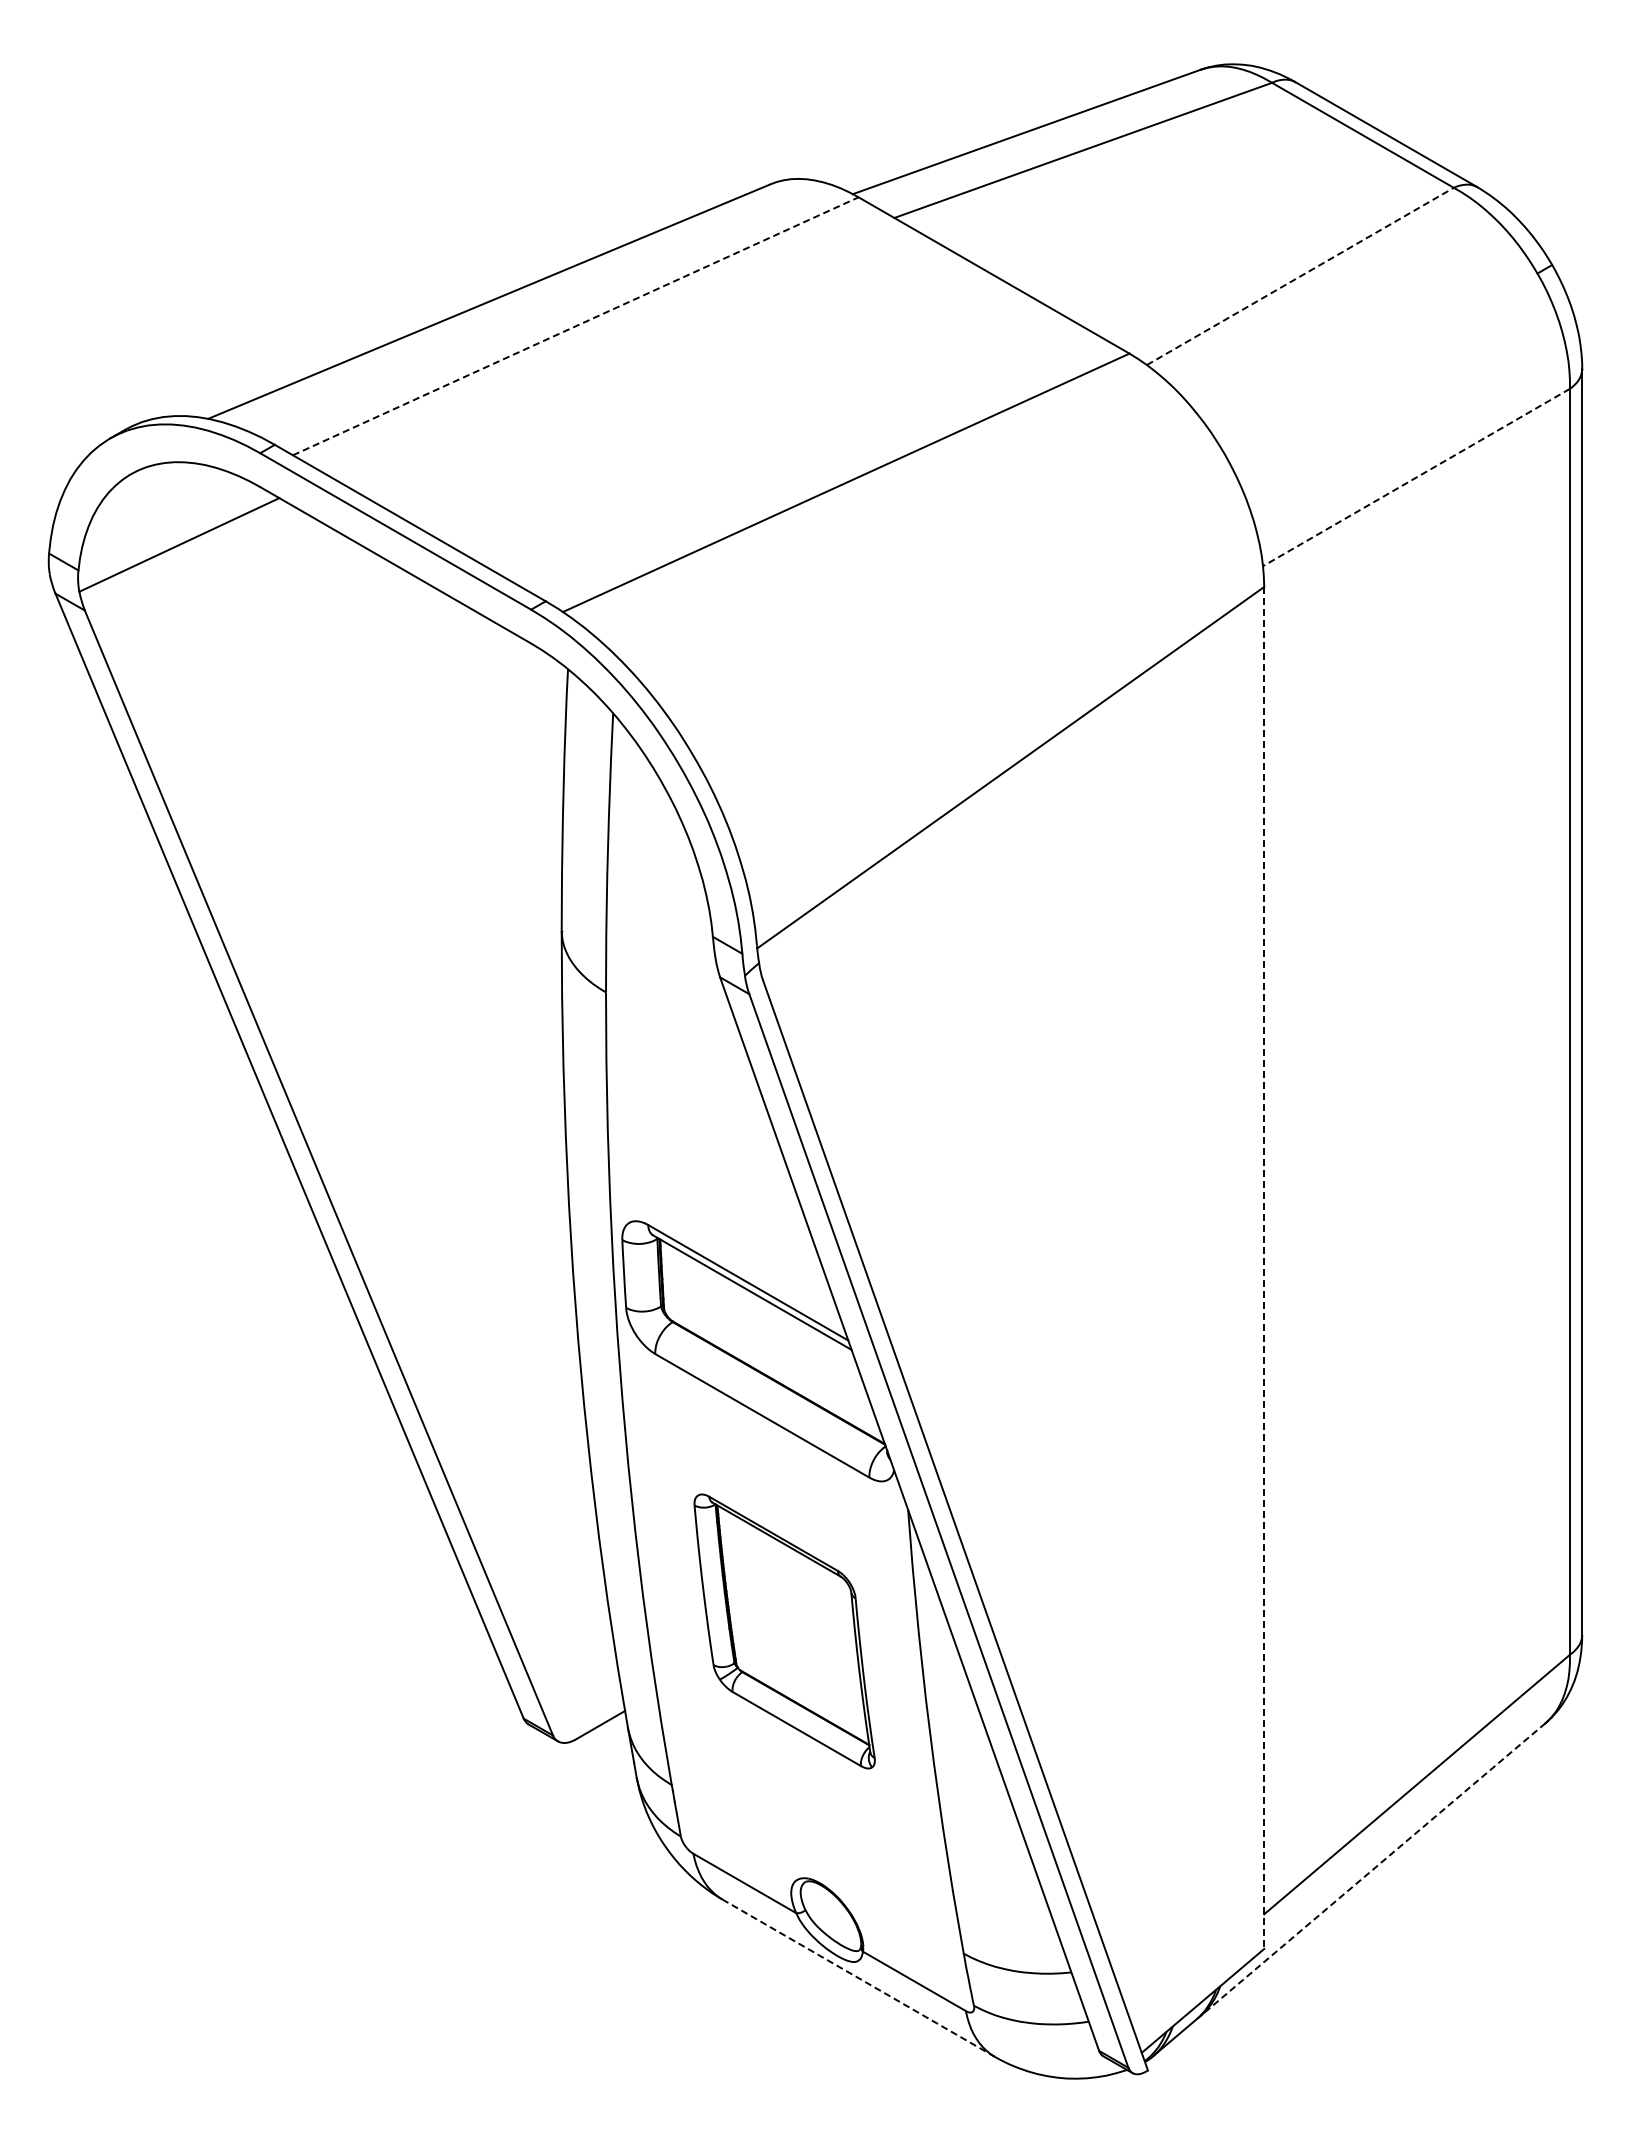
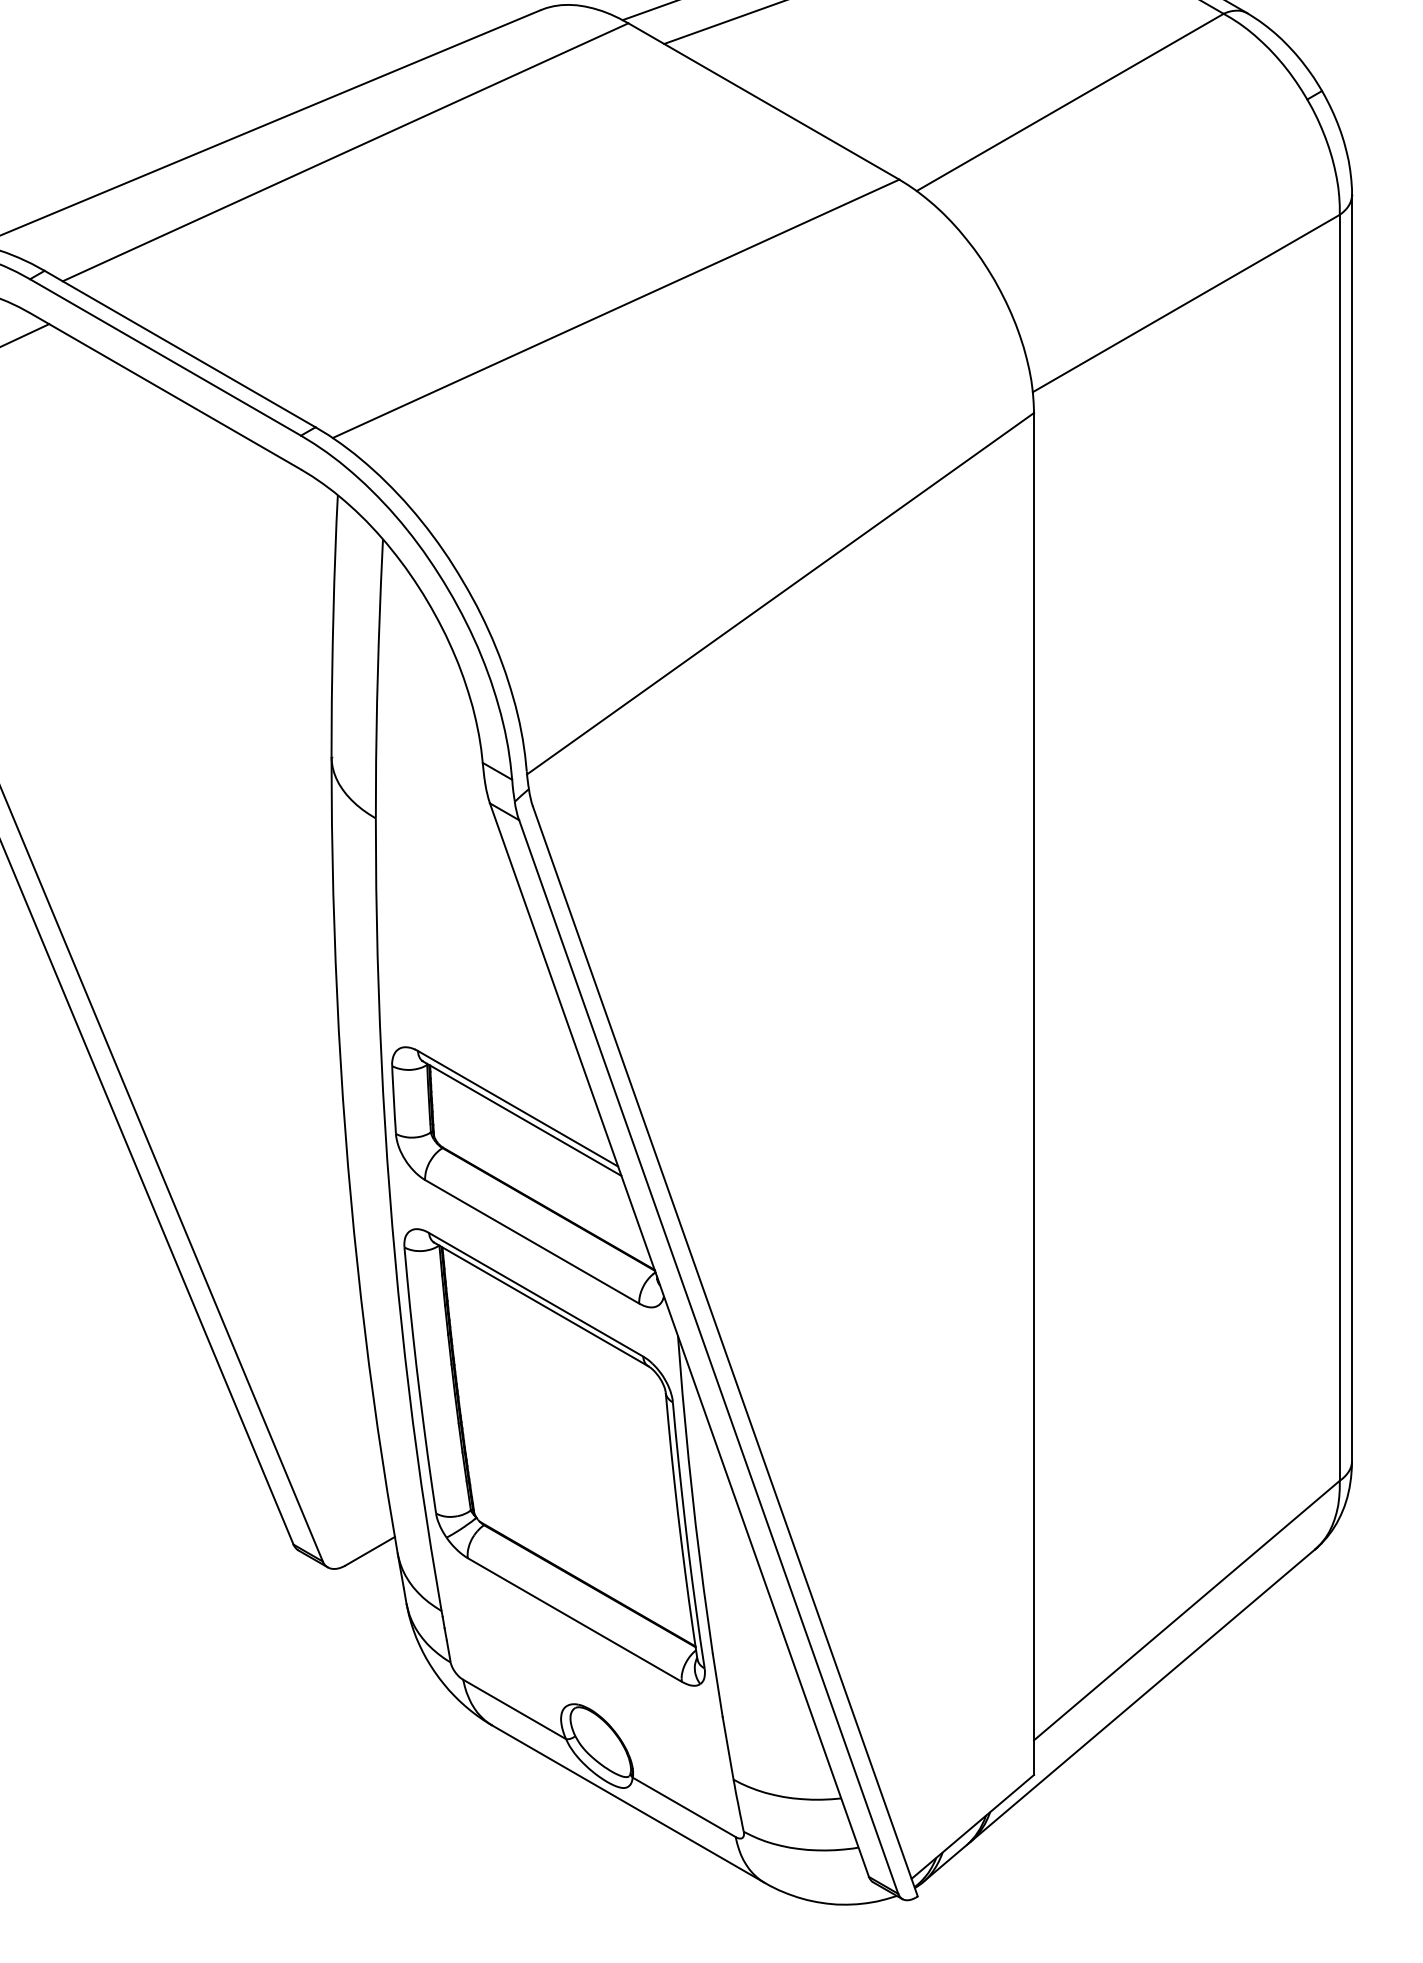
line: (1300, 276) -> (1070, 102), dashed -> solid
line: (575, 326) -> (345, 152), dashed -> solid
line: (1416, 477) -> (1186, 303), dashed -> solid
line: (1264, 1267) -> (1034, 1093), dashed -> solid
part: (784, 1631) -> (554, 1457), size x1.67
line: (1372, 1869) -> (1142, 1695), dashed -> solid
line: (858, 1978) -> (628, 1804), dashed -> solid

